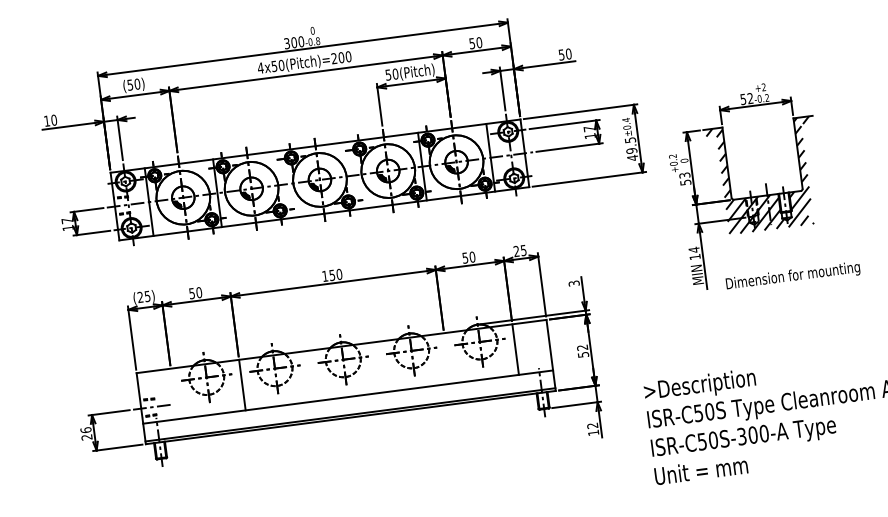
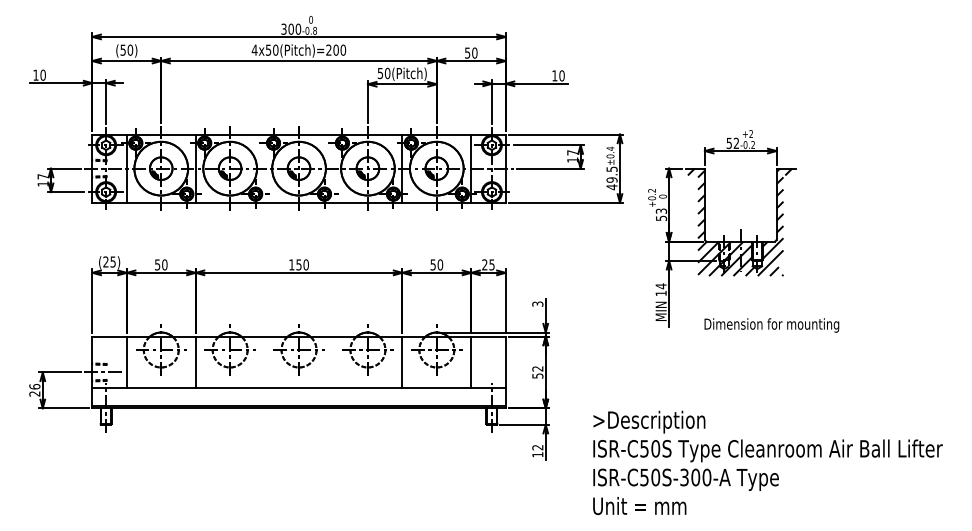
text: (561, 54) -> (554, 75), 50 -> 10
text: (792, 276) -> (771, 325), moved
line: (447, 357) -> (402, 361), added
line: (173, 393) -> (126, 361), added

